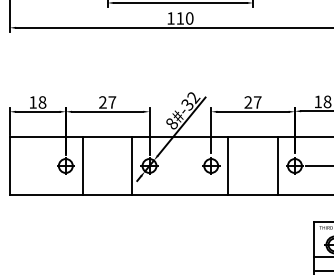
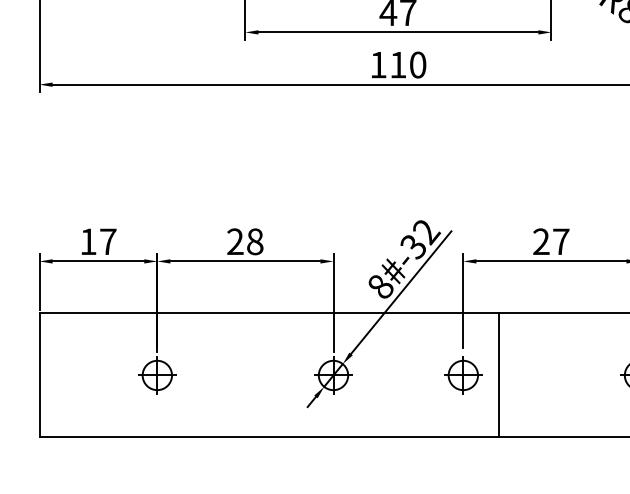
text: (42, 102) -> (108, 241), 18 -> 17
text: (112, 102) -> (255, 241), 27 -> 28
line: (82, 165) -> (192, 374), removed
line: (132, 165) -> (297, 374), removed
line: (277, 165) -> (602, 374), removed

